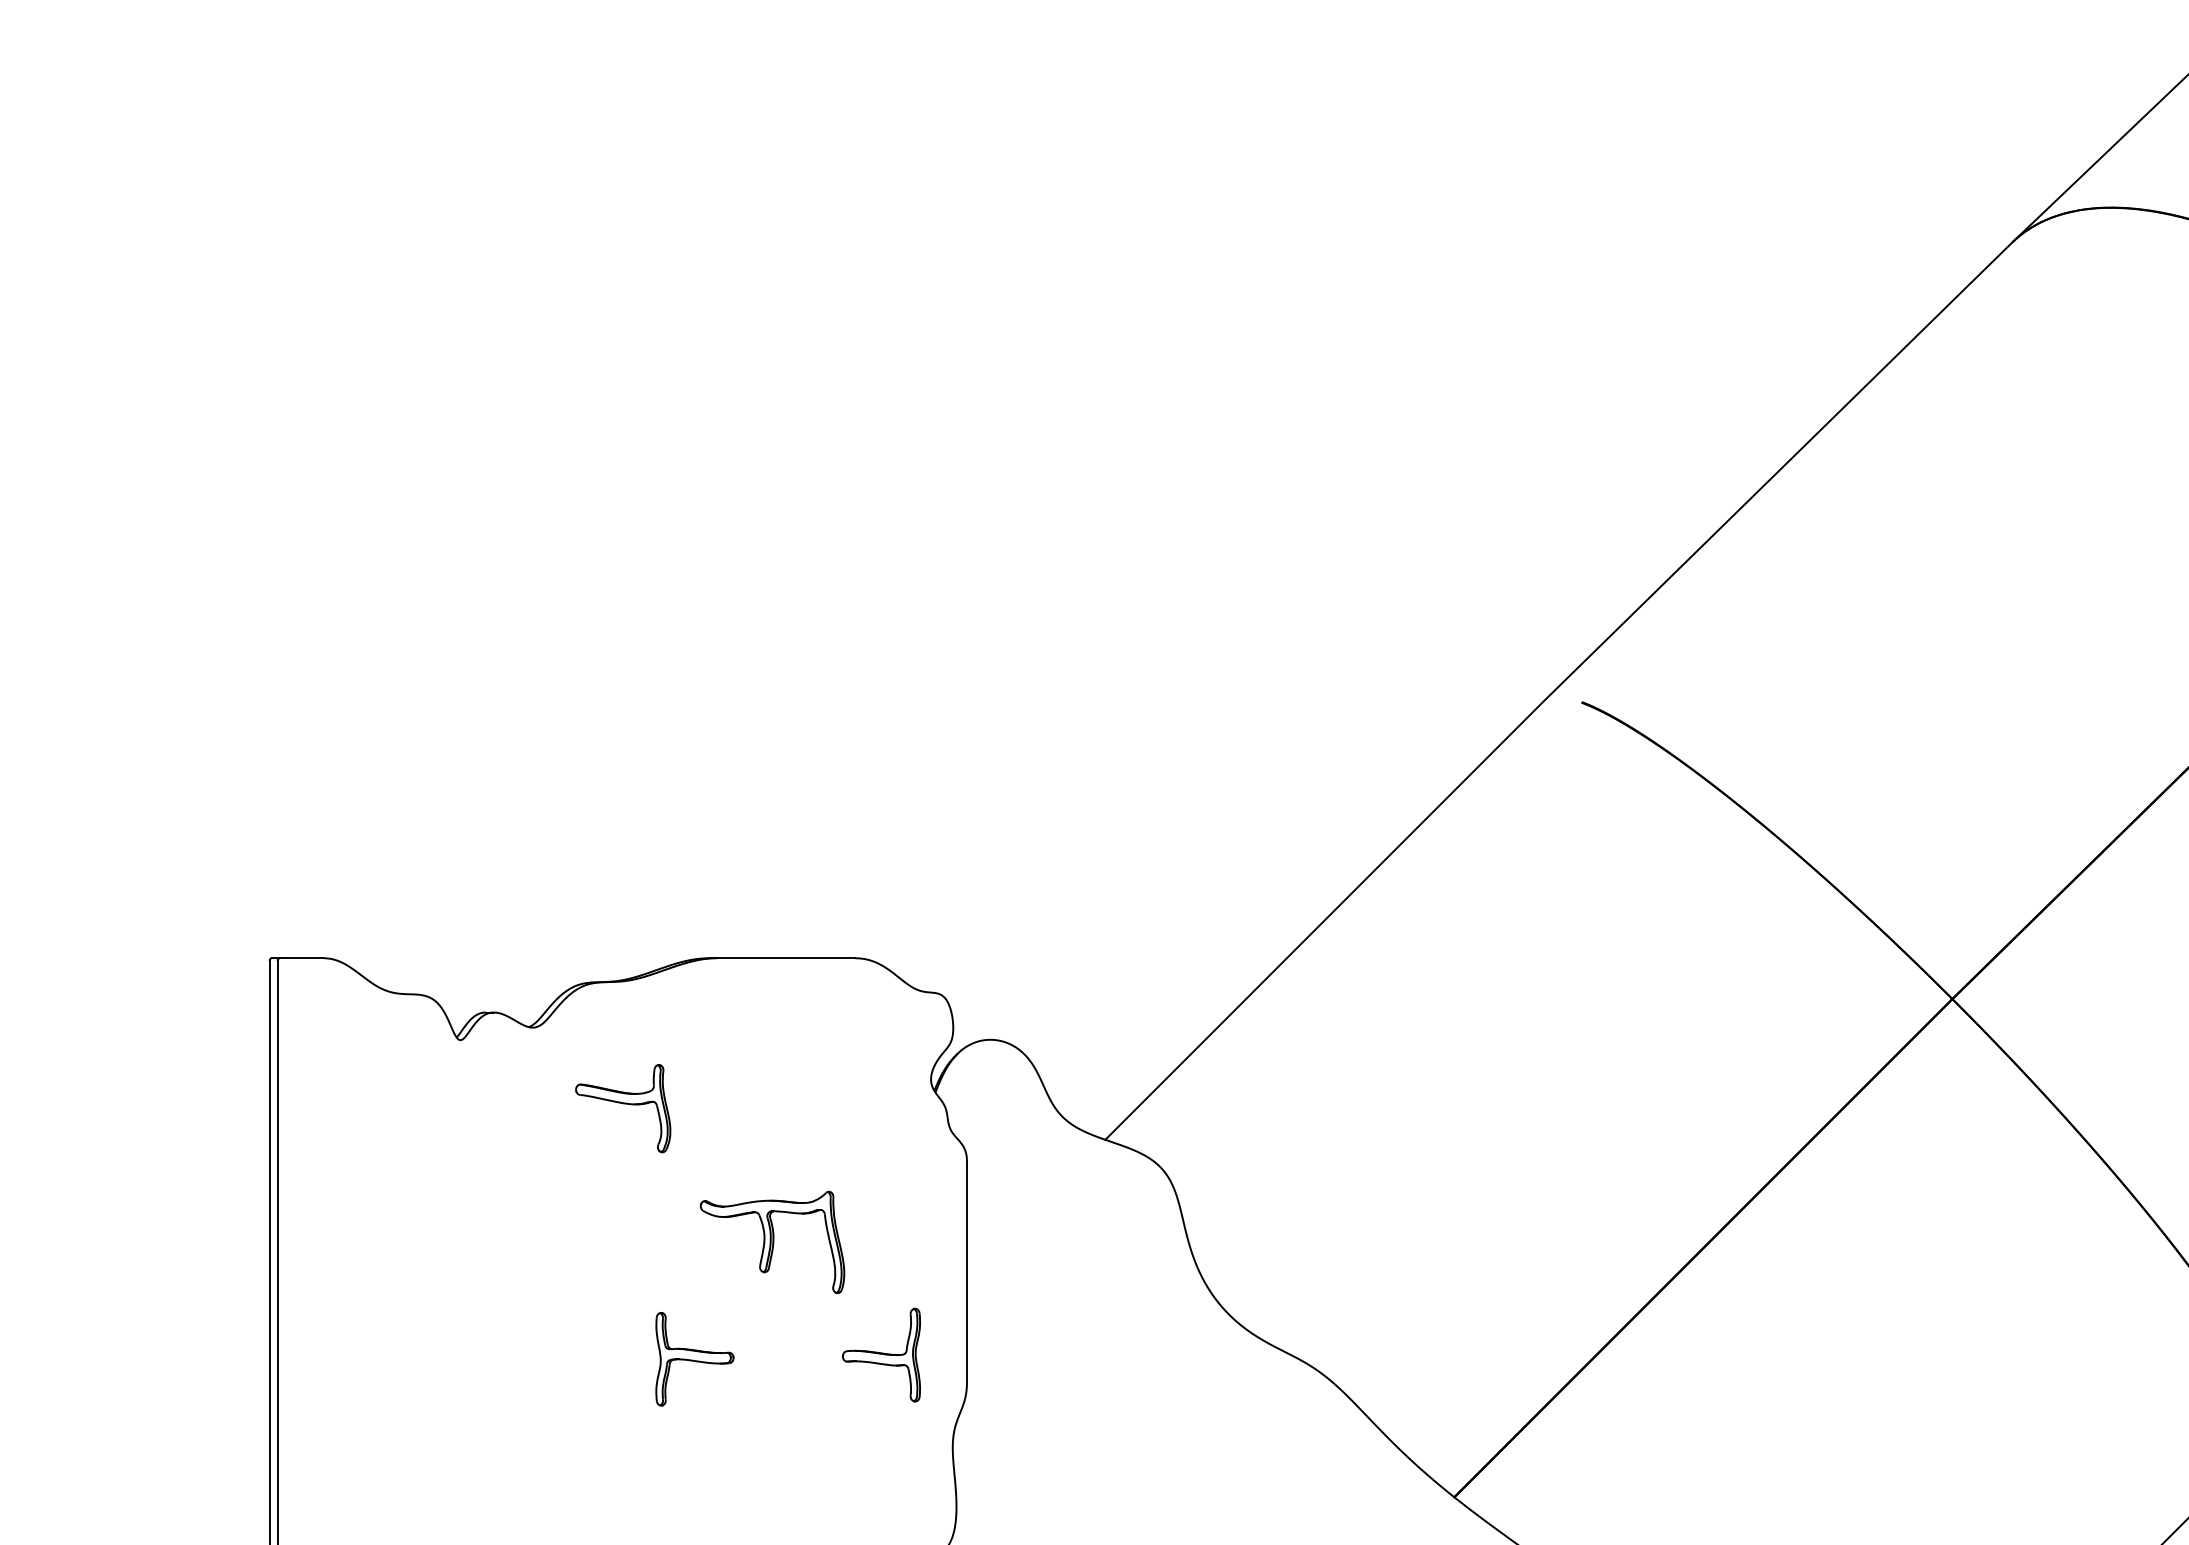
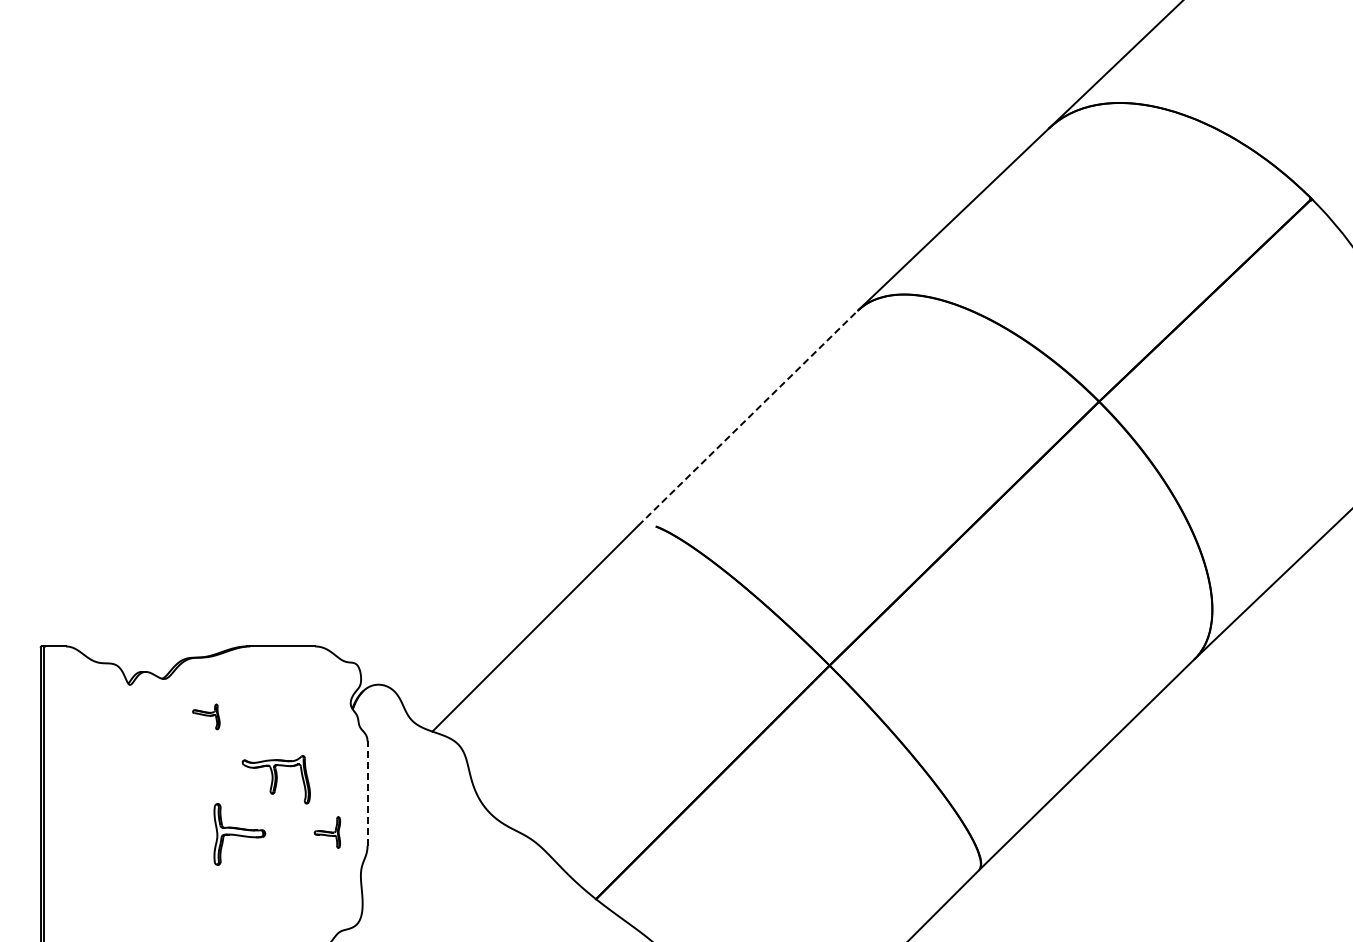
line: (1779, 469) -> (748, 417), solid -> dashed
part: (623, 1107) -> (206, 716), size x0.6
line: (966, 1271) -> (367, 793), solid -> dashed
part: (881, 1355) -> (327, 832), size x0.7
part: (695, 1359) -> (240, 834), size x1.4

